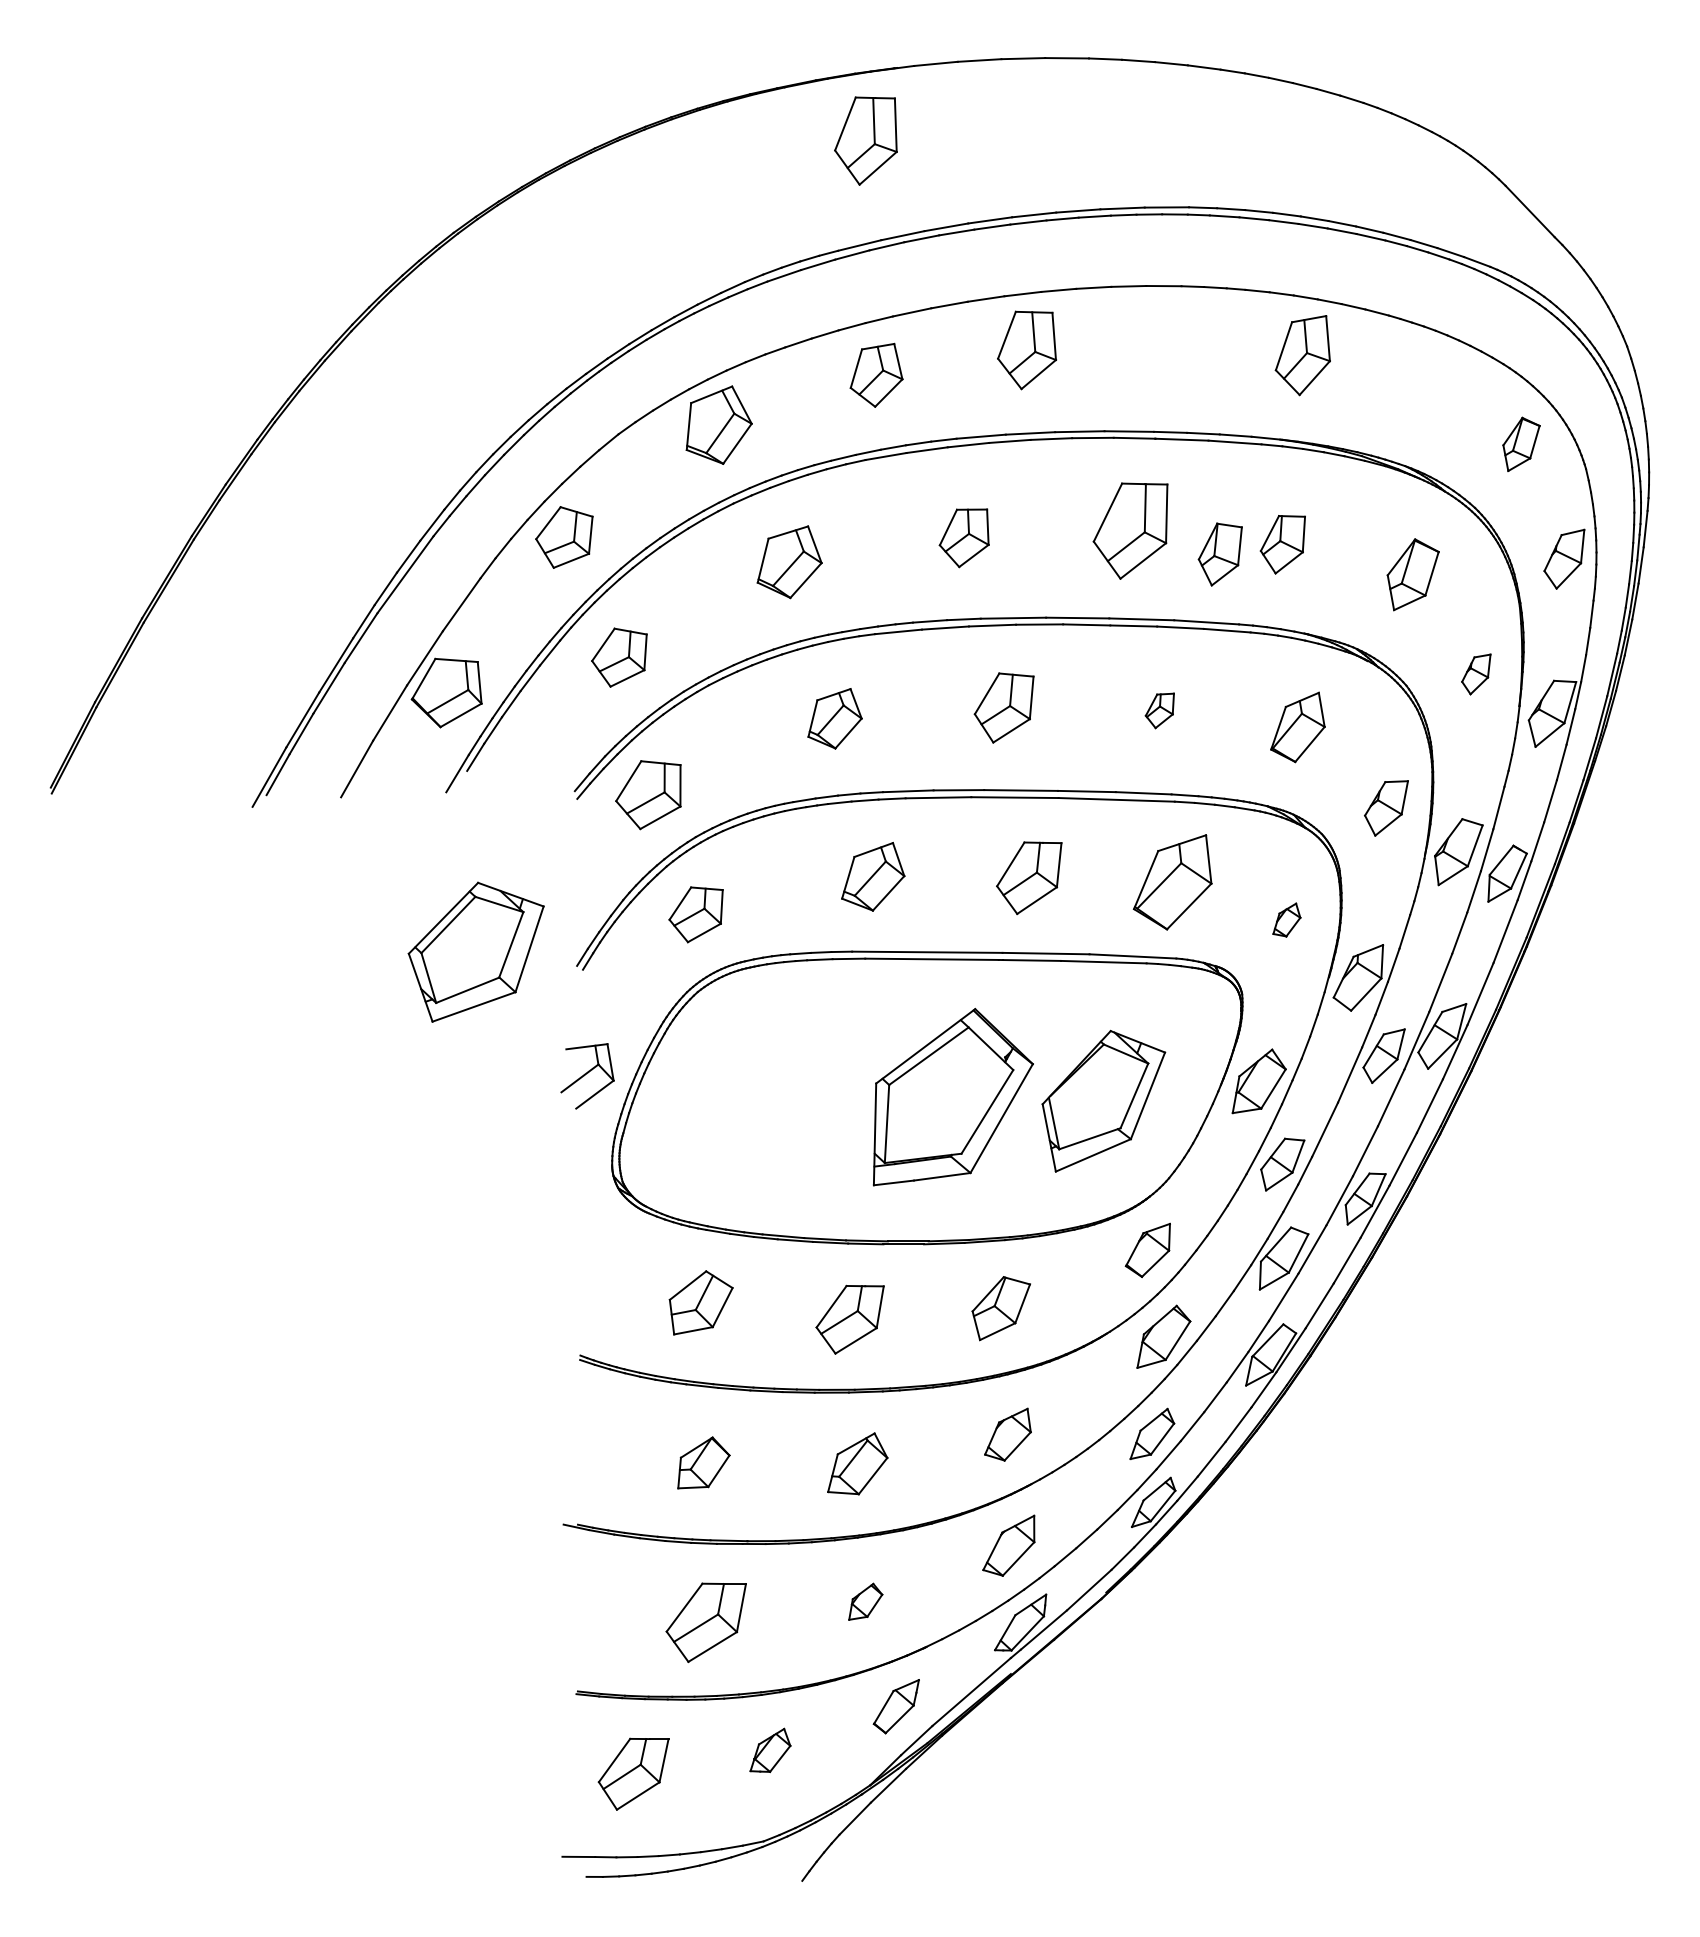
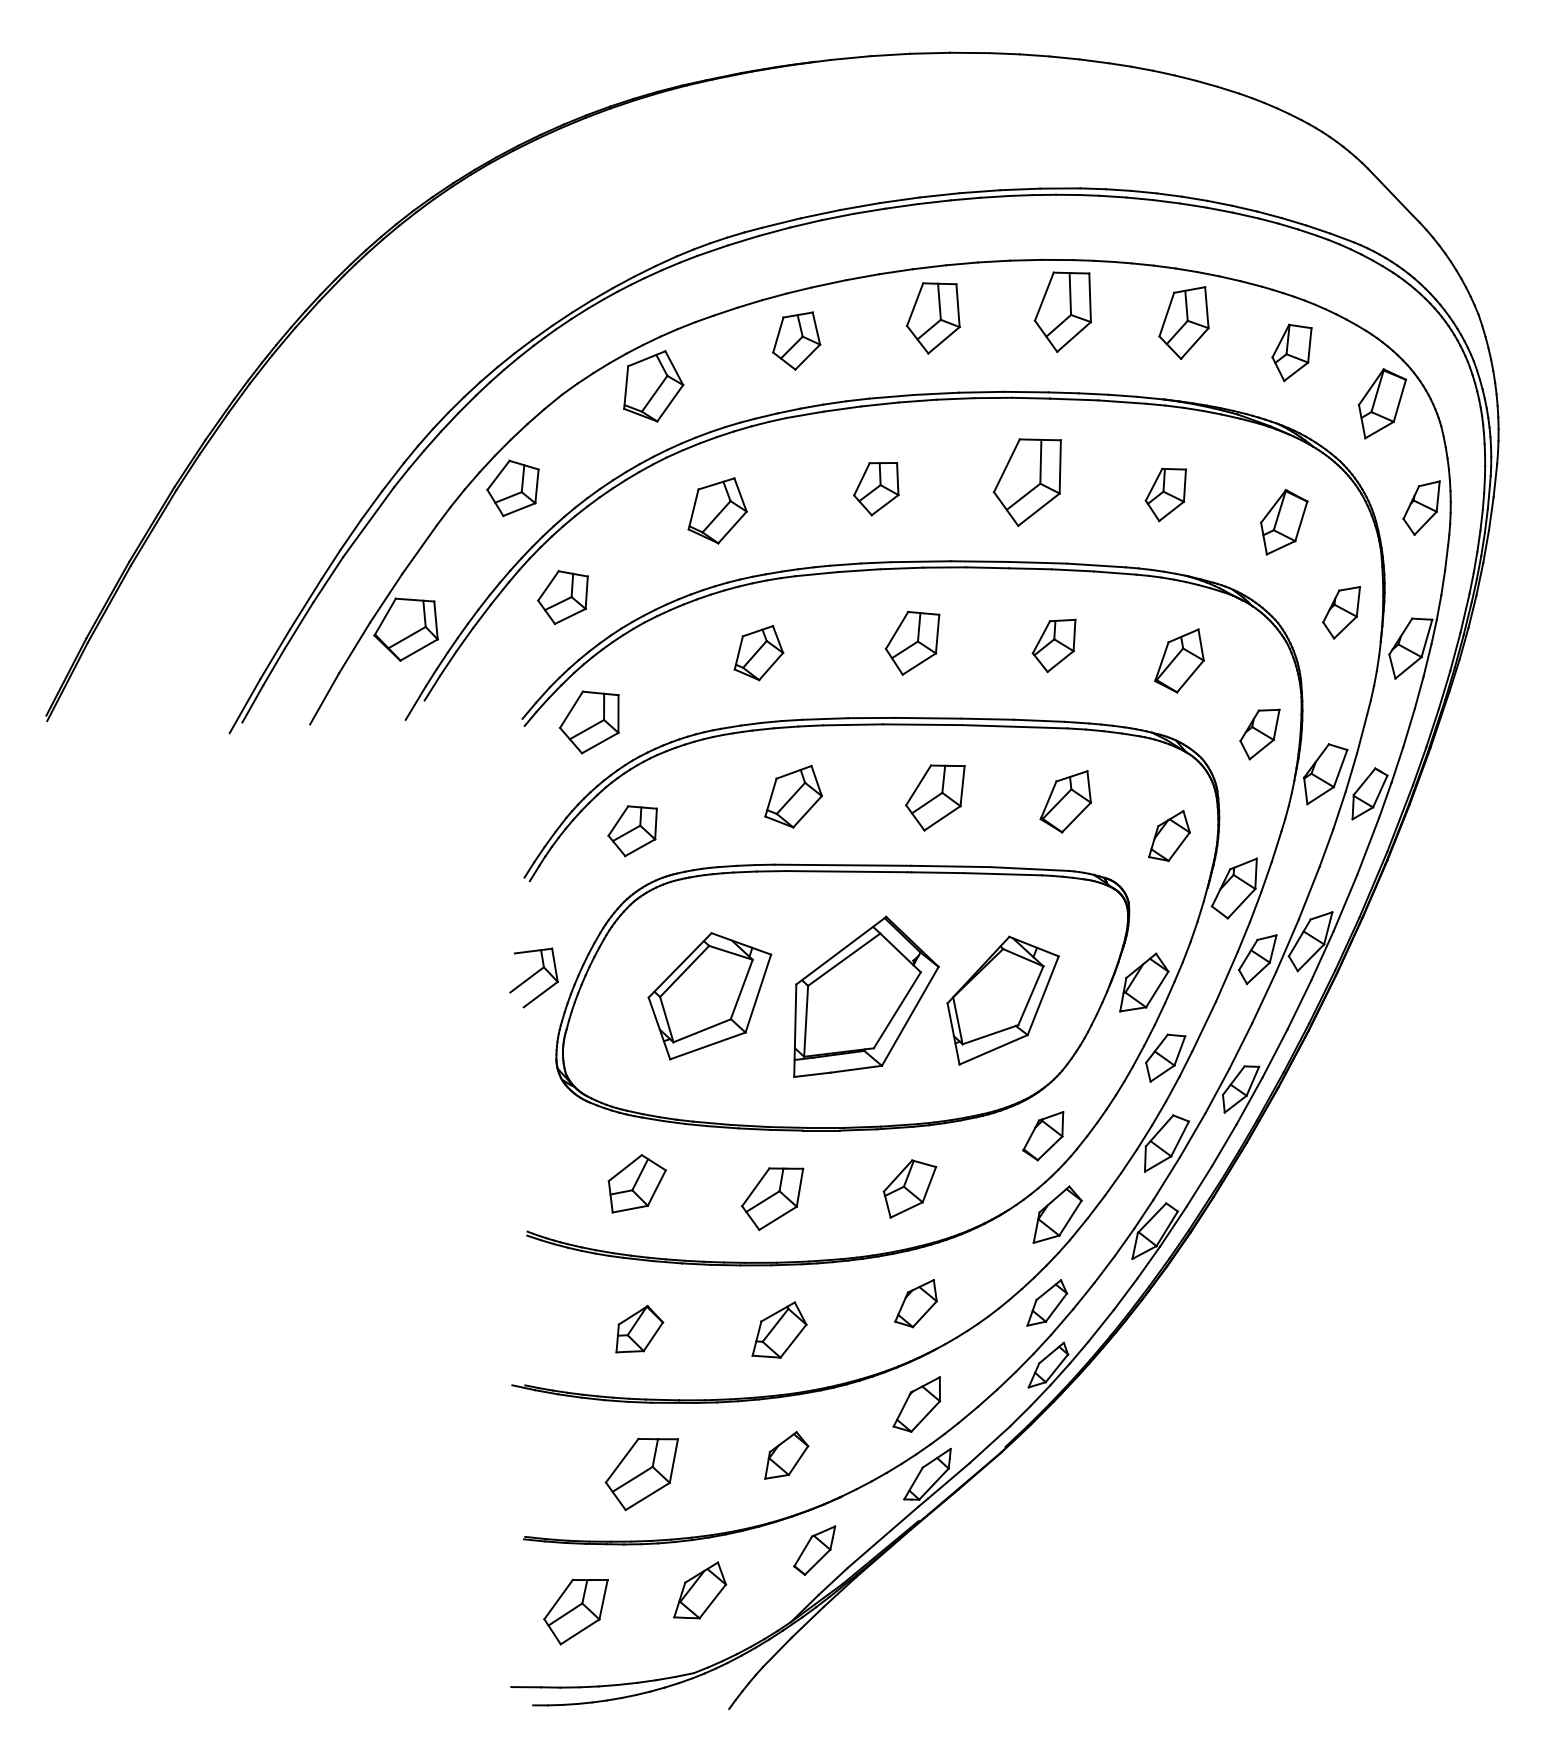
part: (865, 140) -> (1062, 311), moved
part: (1521, 444) -> (1382, 403), size x1.43
part: (1219, 554) -> (1291, 352), moved
part: (1476, 674) -> (1341, 612), size x1.43
part: (1159, 710) -> (1053, 645), size x1.67
part: (1172, 882) -> (1065, 801), size x0.71
part: (1286, 919) -> (1169, 835), size x1.67
part: (475, 952) -> (709, 996), moved
part: (865, 1601) -> (786, 1455), size x1.43
part: (770, 1750) -> (700, 1590), size x1.43

